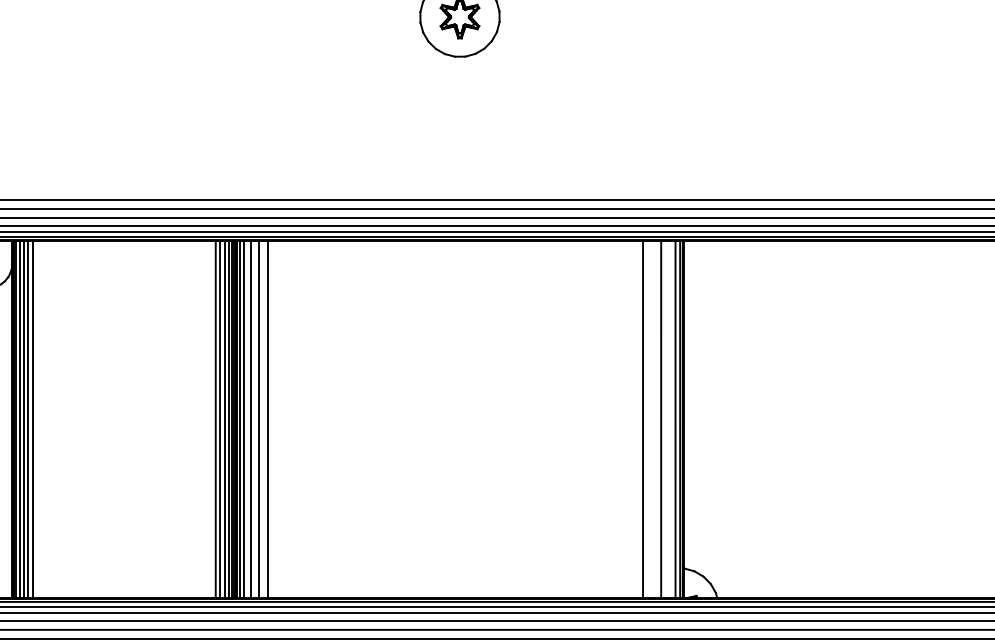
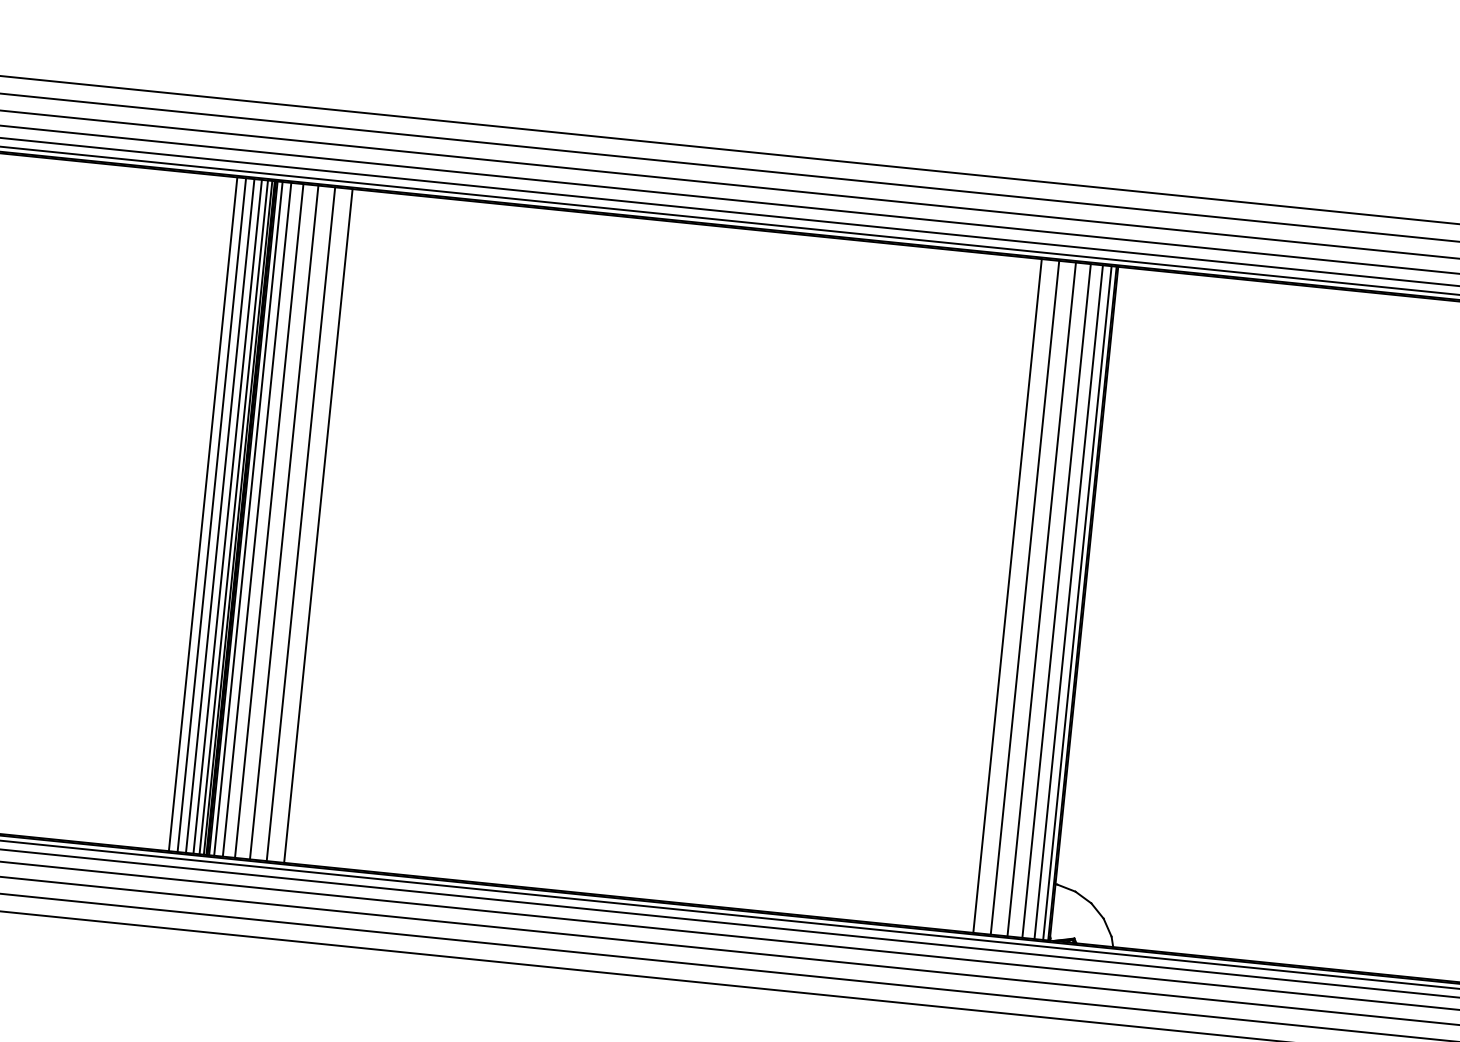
line: (276, 419) -> (317, 525), added
line: (652, 419) -> (1025, 597), added
line: (669, 419) -> (1057, 601), added

